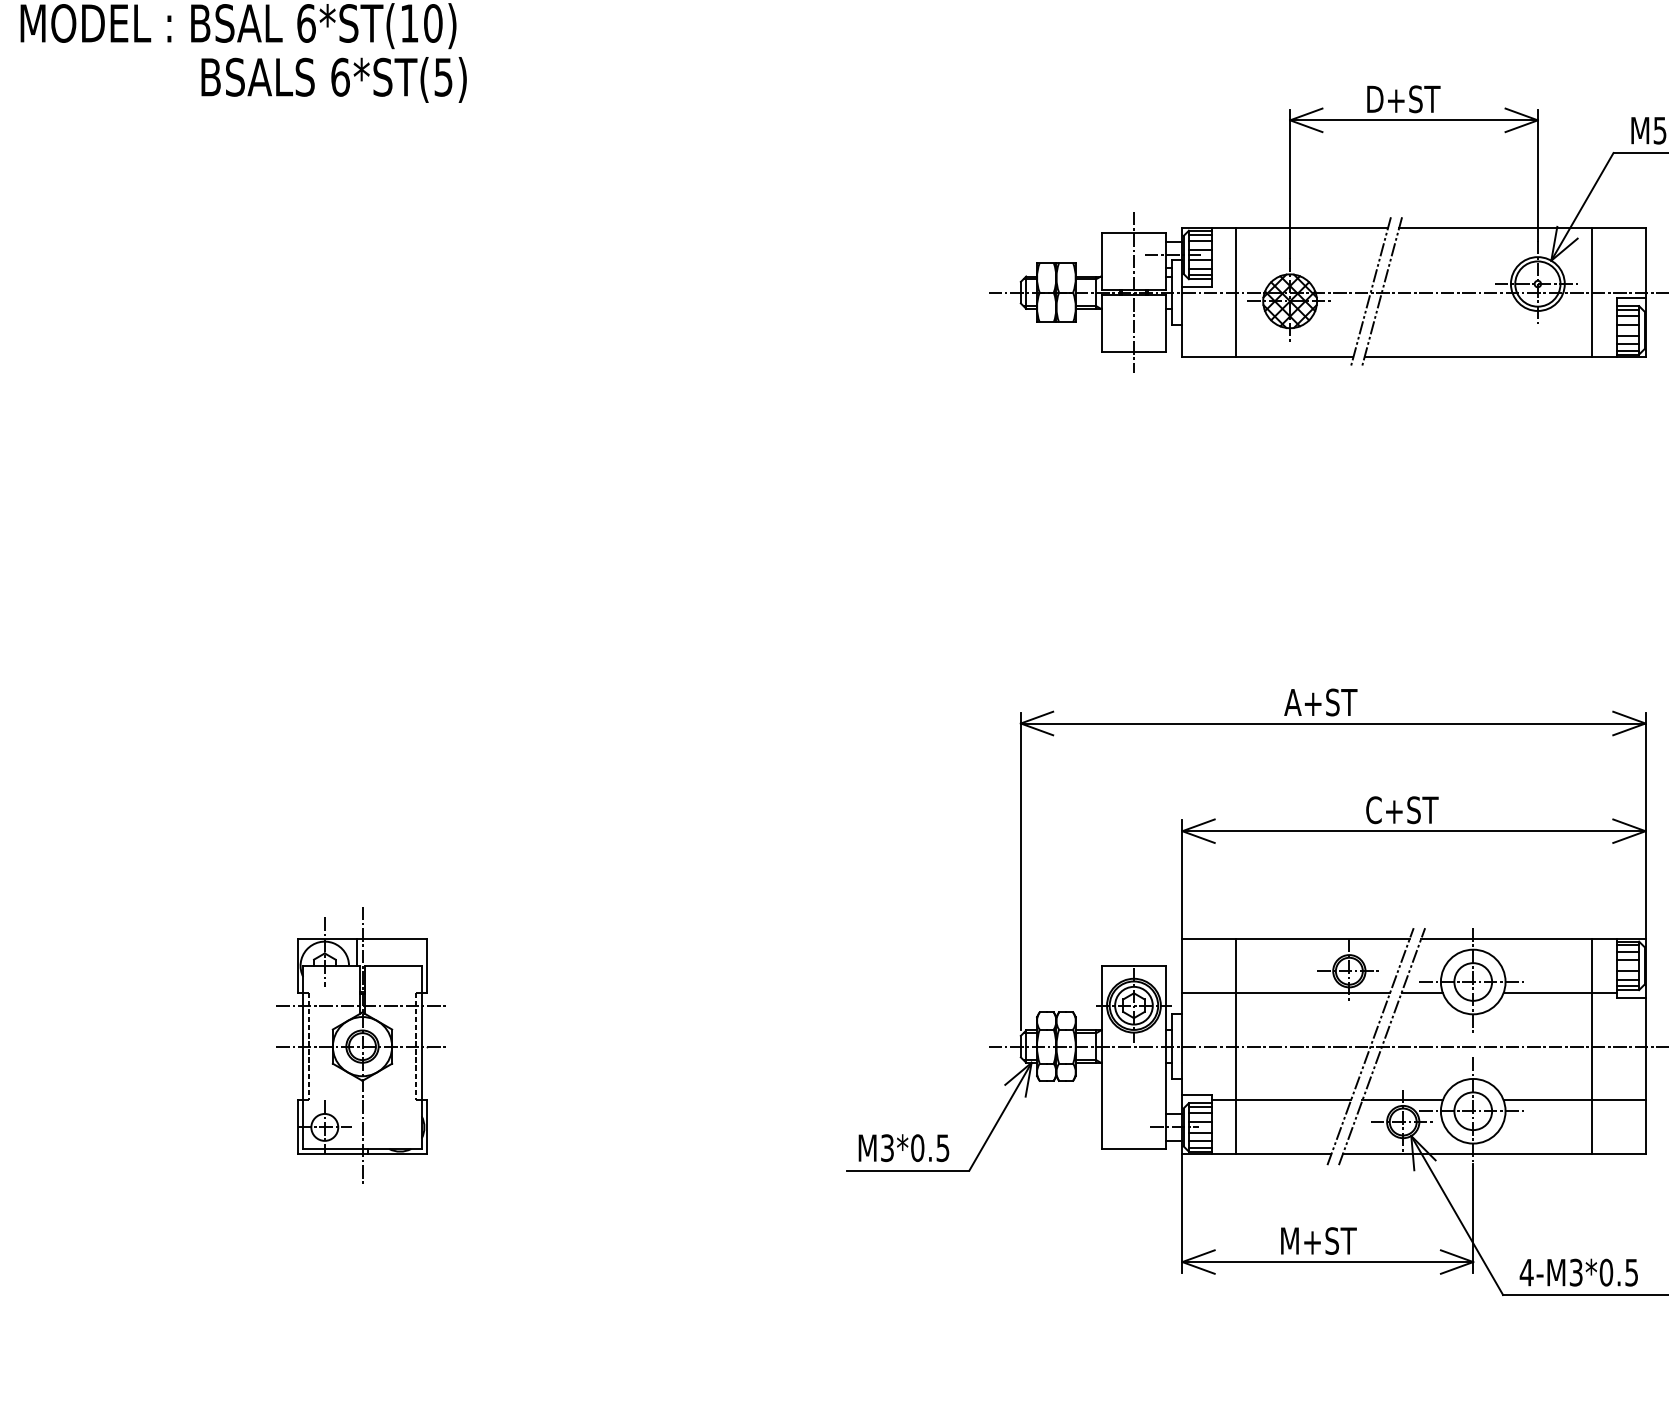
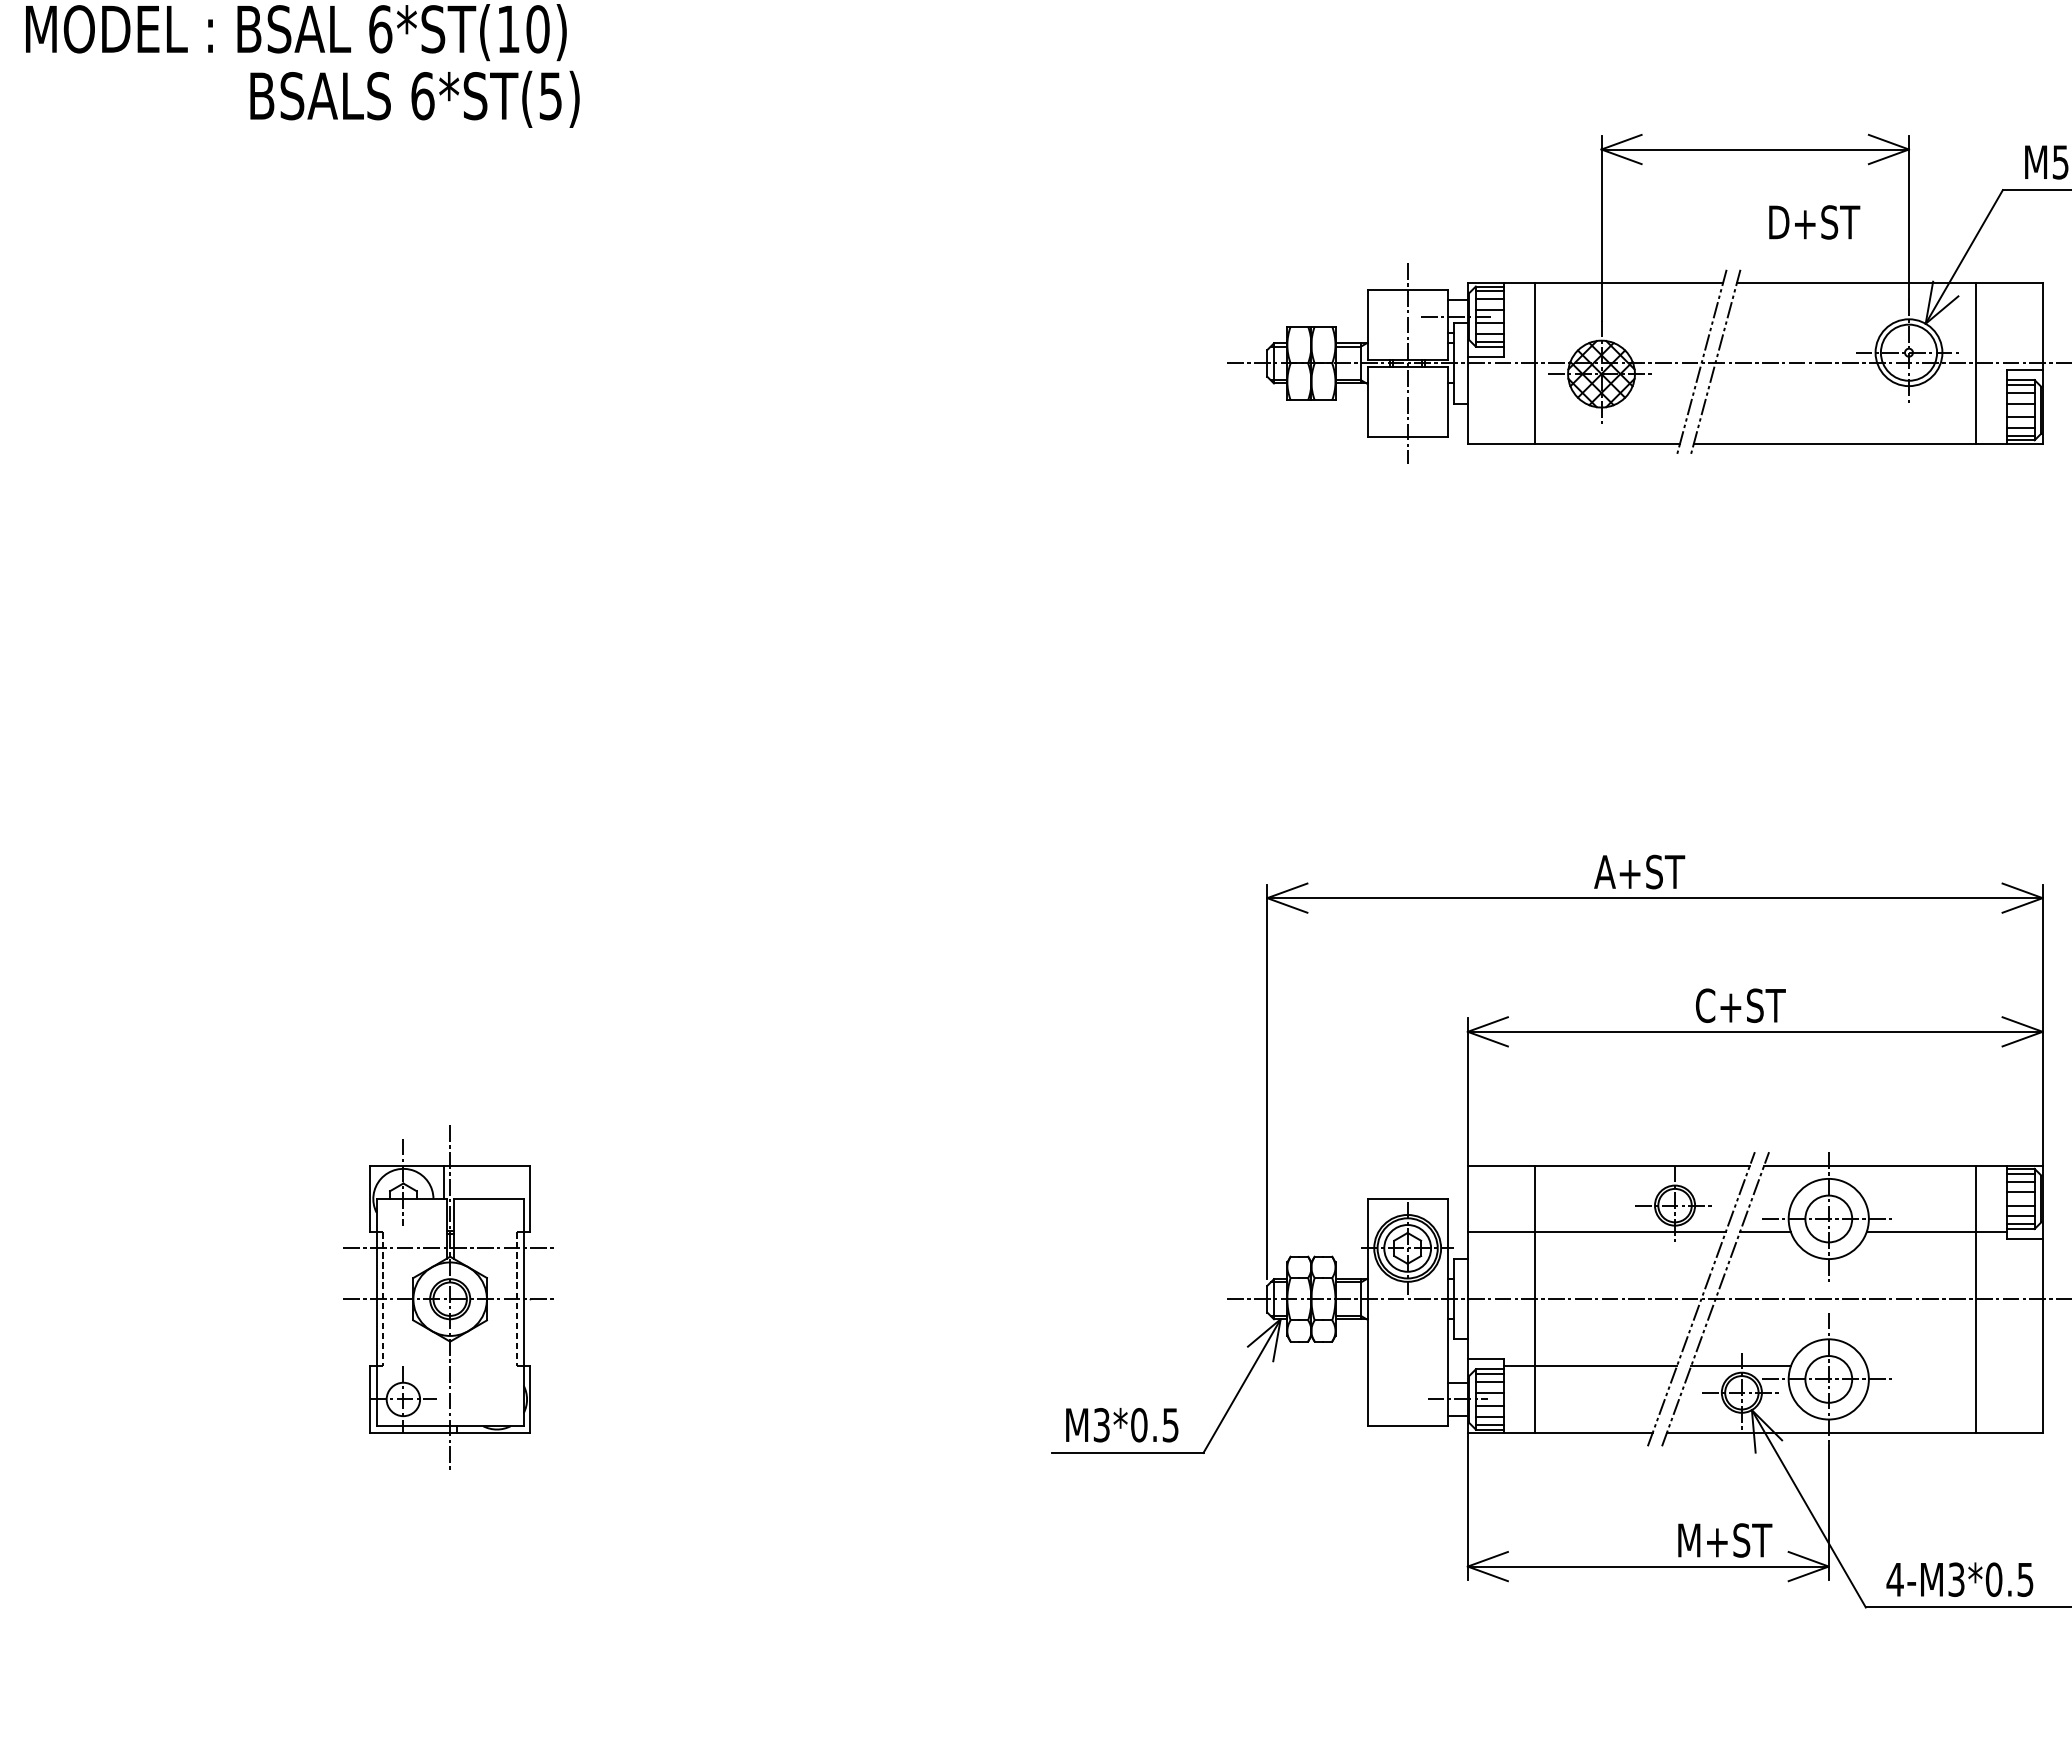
text: (1403, 99) -> (1814, 222), moved
line: (1574, 1100) -> (1954, 1366), removed
text: (1319, 1241) -> (1725, 1540), moved

